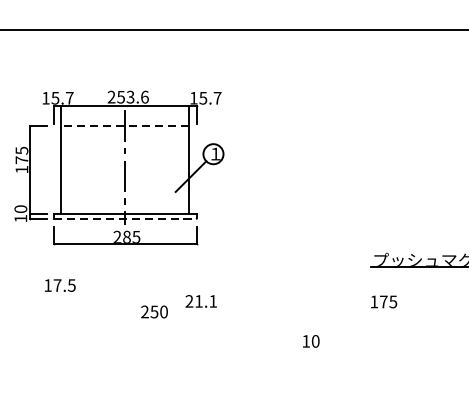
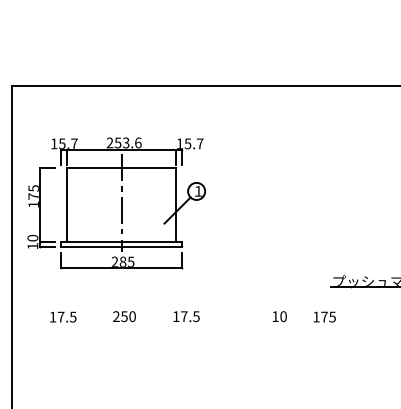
line: (125, 126) -> (121, 167), dashed -> solid
line: (126, 218) -> (122, 246), dashed -> solid
text: (60, 284) -> (63, 316), moved
text: (201, 301) -> (186, 316), 21.1 -> 17.5
text: (383, 301) -> (324, 316), moved
text: (154, 311) -> (124, 316), moved
text: (310, 341) -> (279, 316), moved

